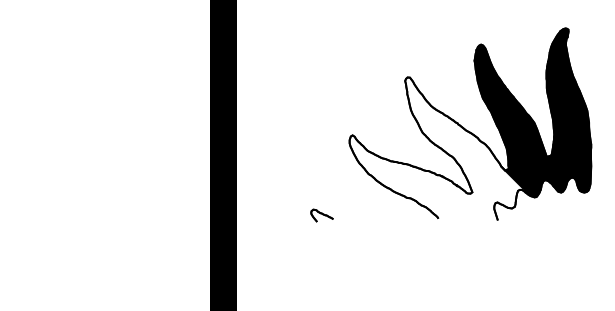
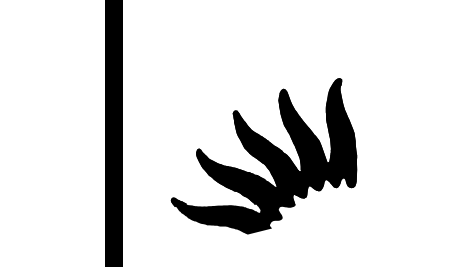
fill: (420, 170) -> (243, 172), added

